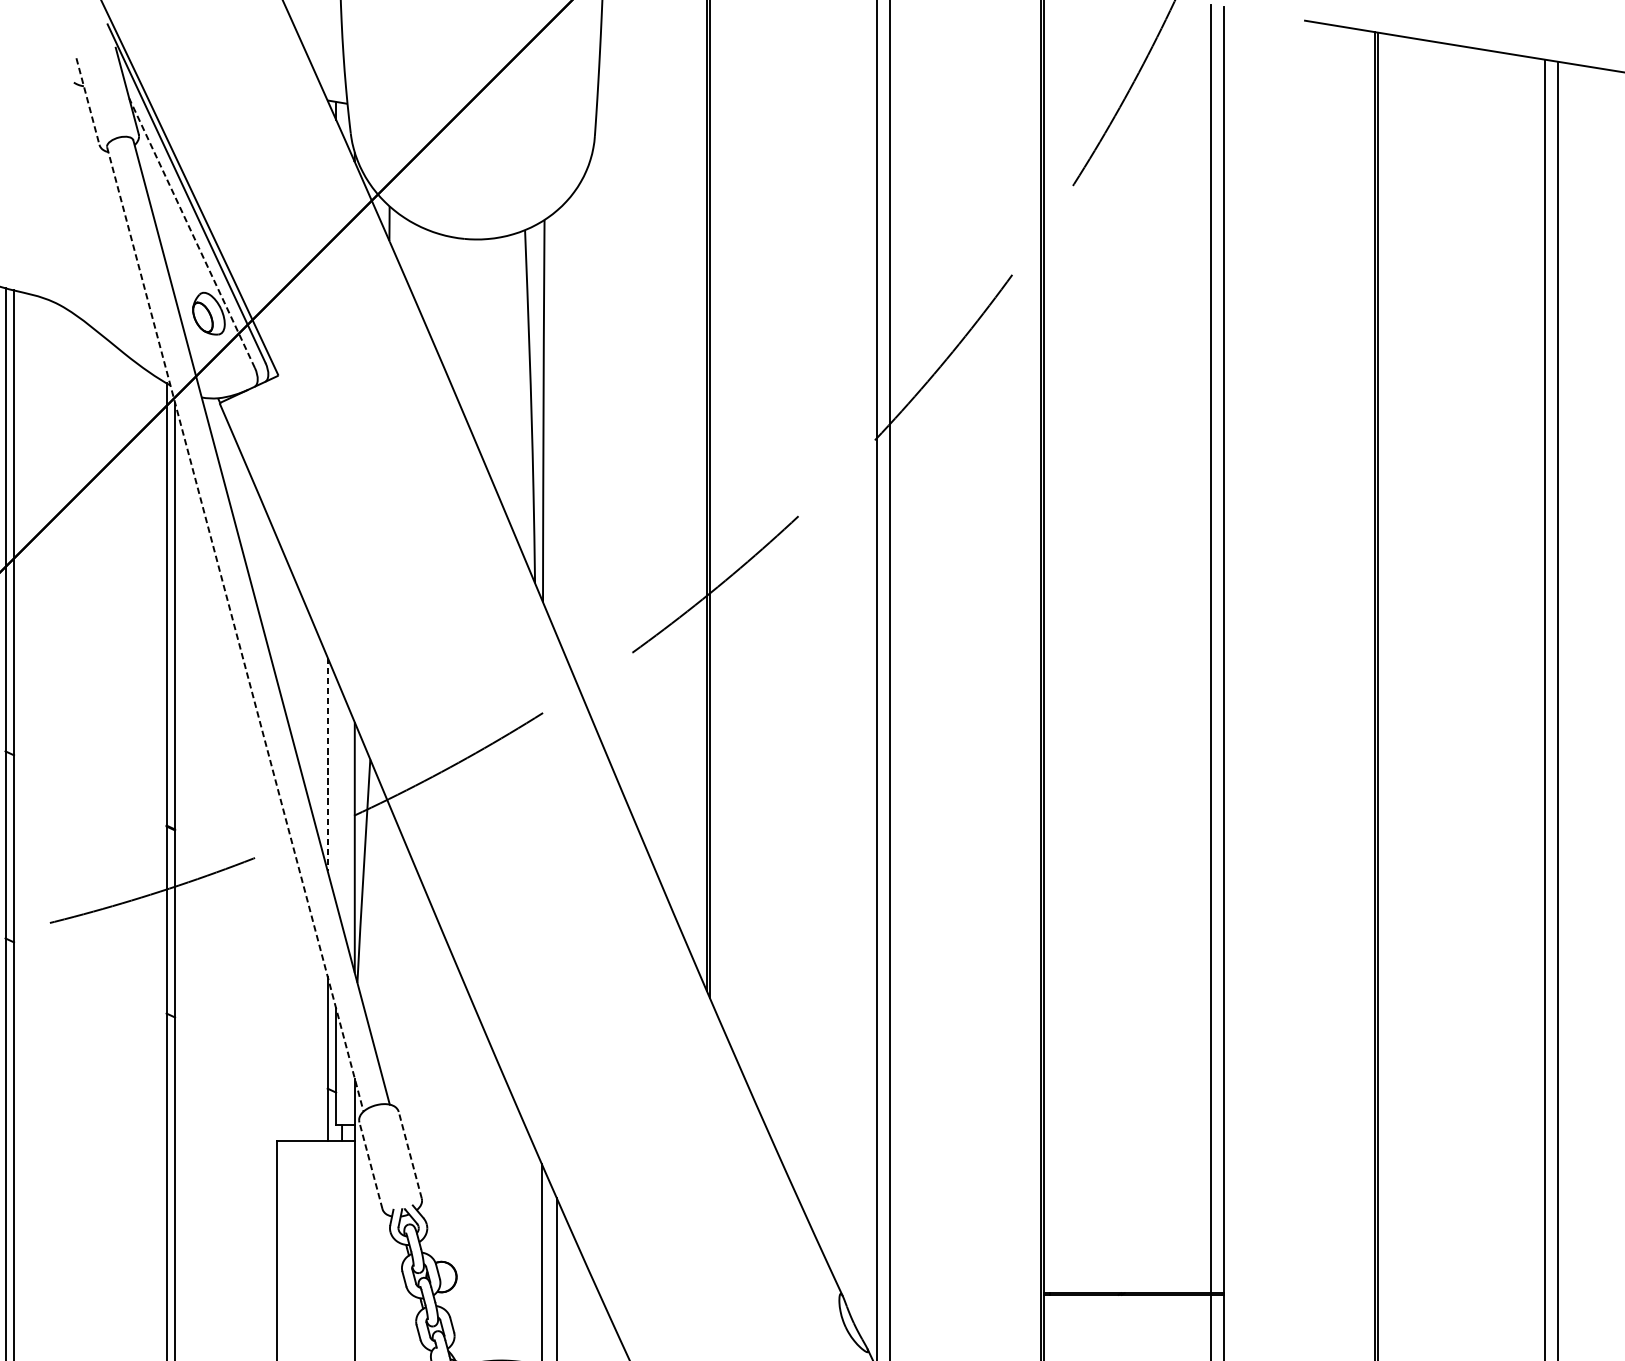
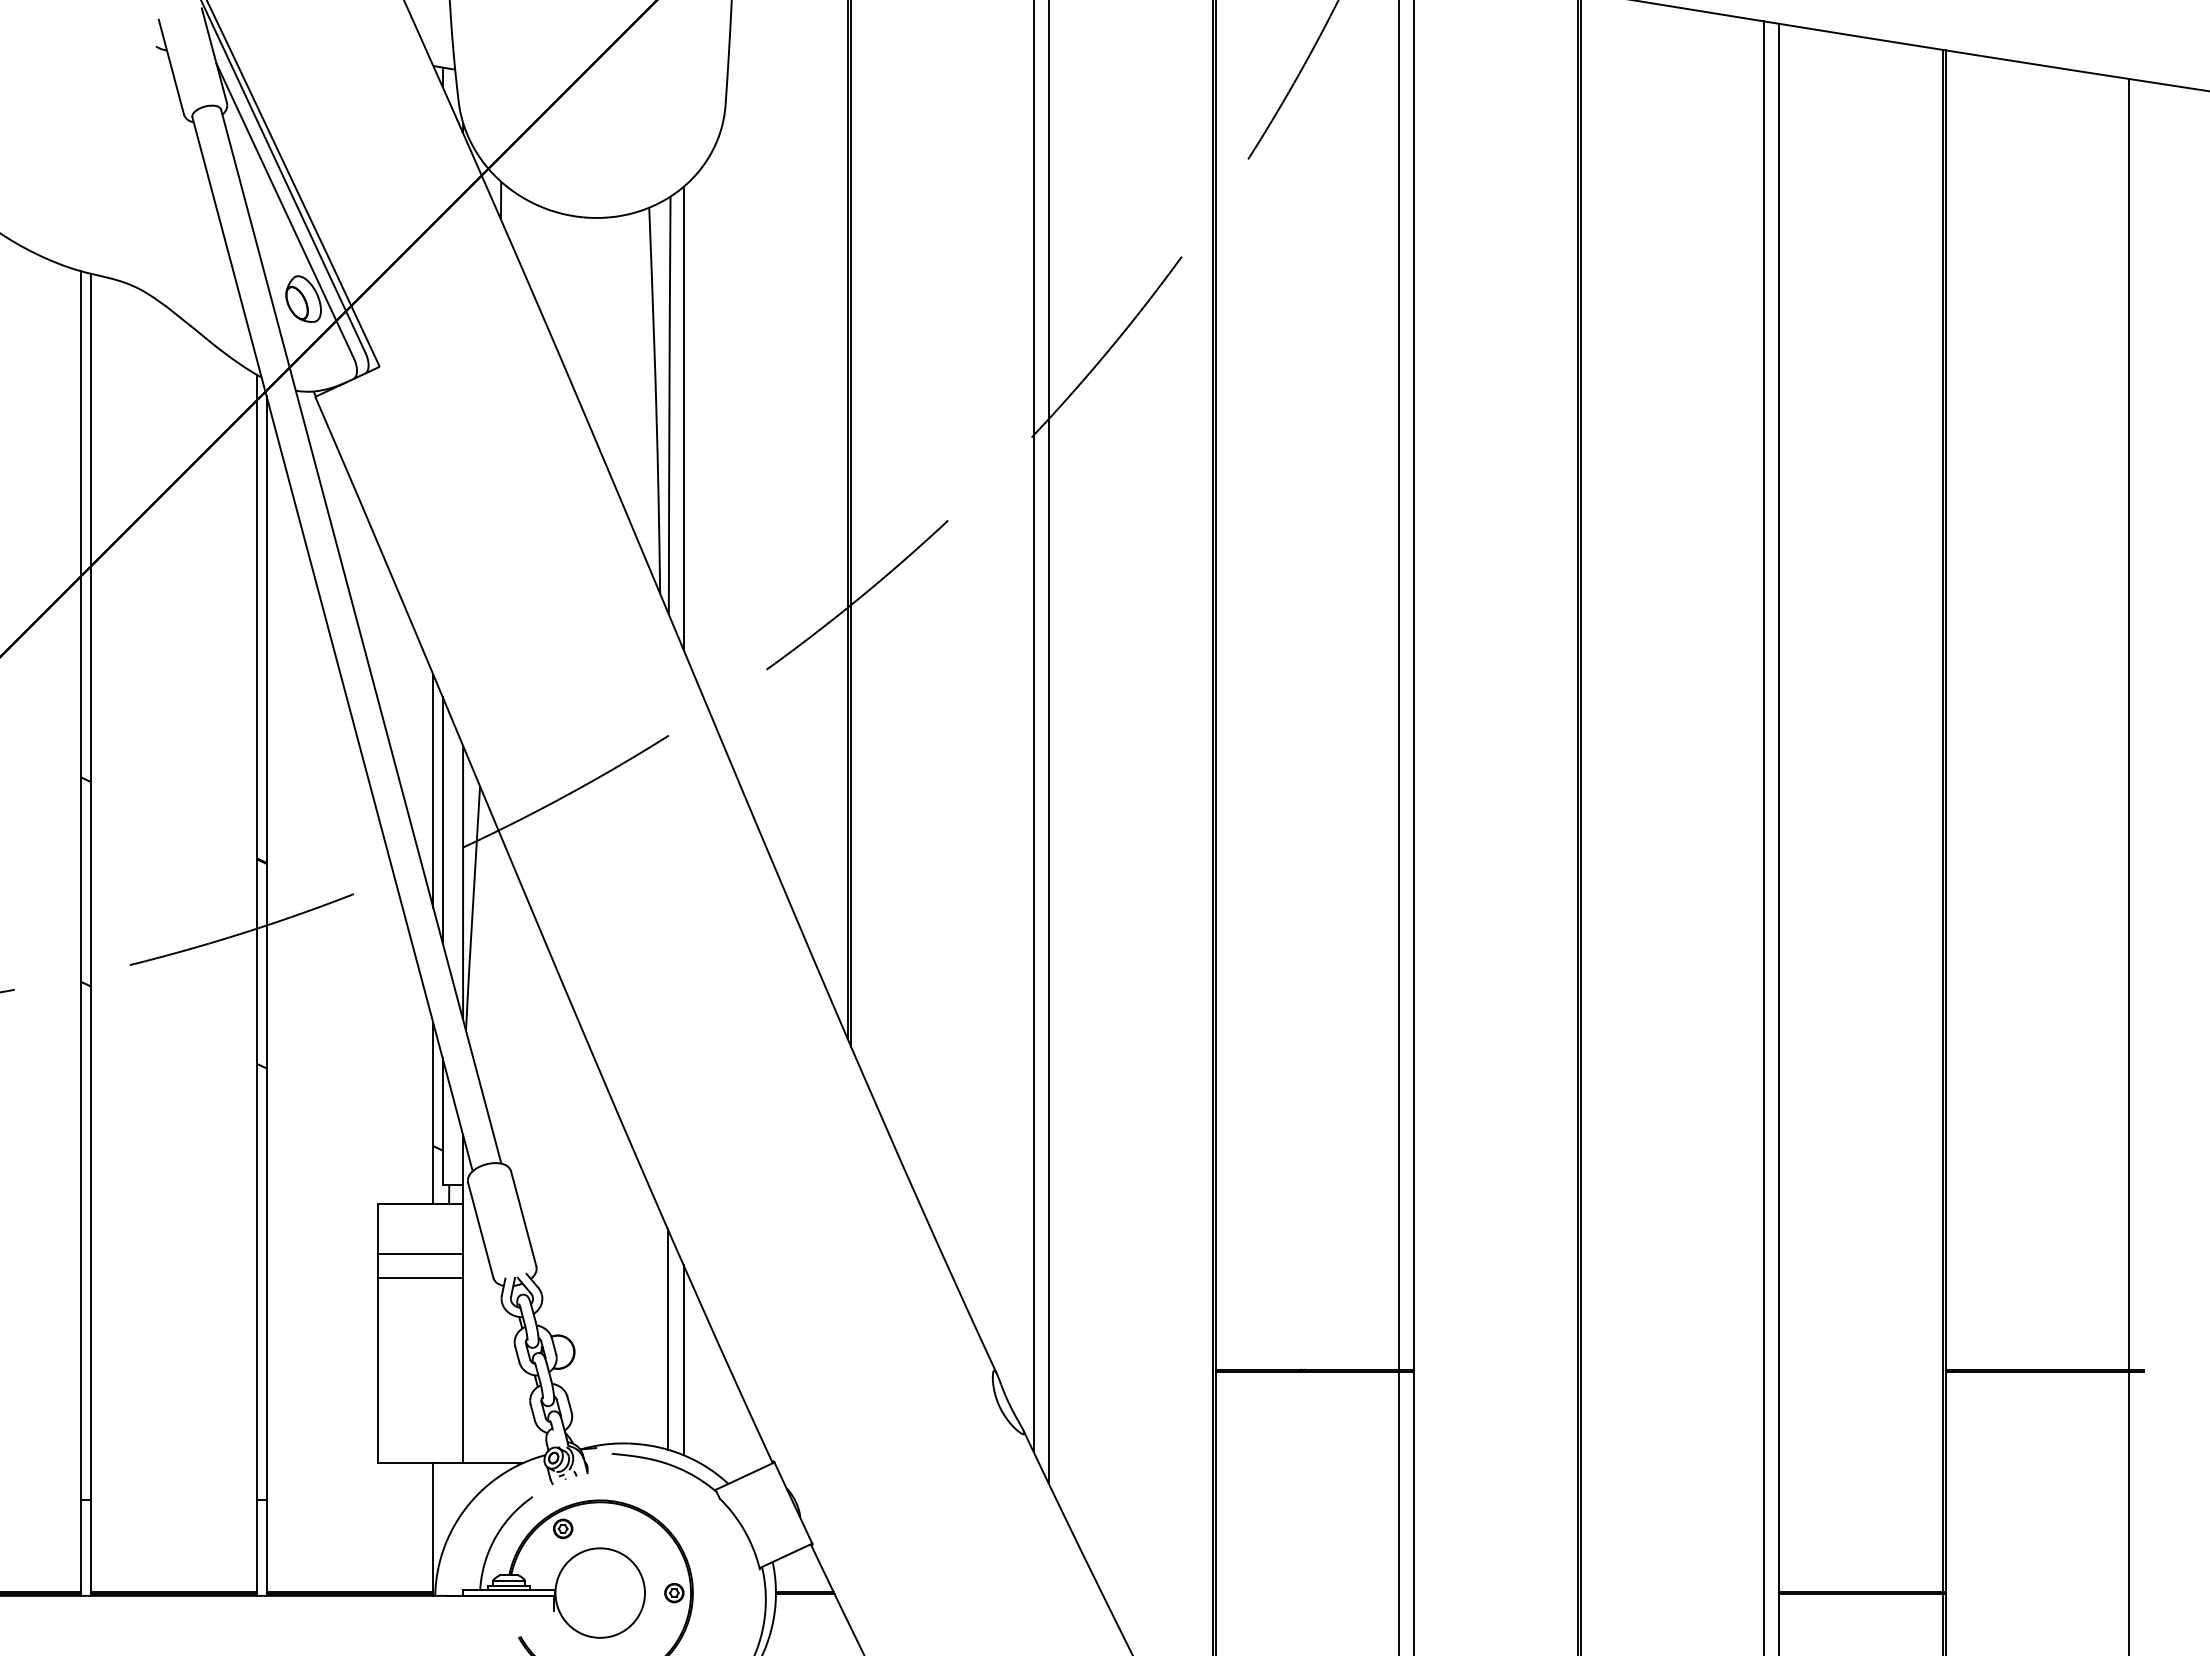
line: (88, 101) -> (171, 67), dashed -> solid
line: (192, 233) -> (285, 211), dashed -> solid
line: (556, 422) -> (683, 417), added
line: (235, 629) -> (332, 644), dashed -> solid
line: (327, 764) -> (433, 791), dashed -> solid
line: (335, 790) -> (442, 820), added
line: (410, 1155) -> (523, 1219), dashed -> solid
line: (370, 1165) -> (480, 1230), dashed -> solid
line: (315, 1187) -> (420, 1254), added
line: (315, 1209) -> (420, 1278), added

